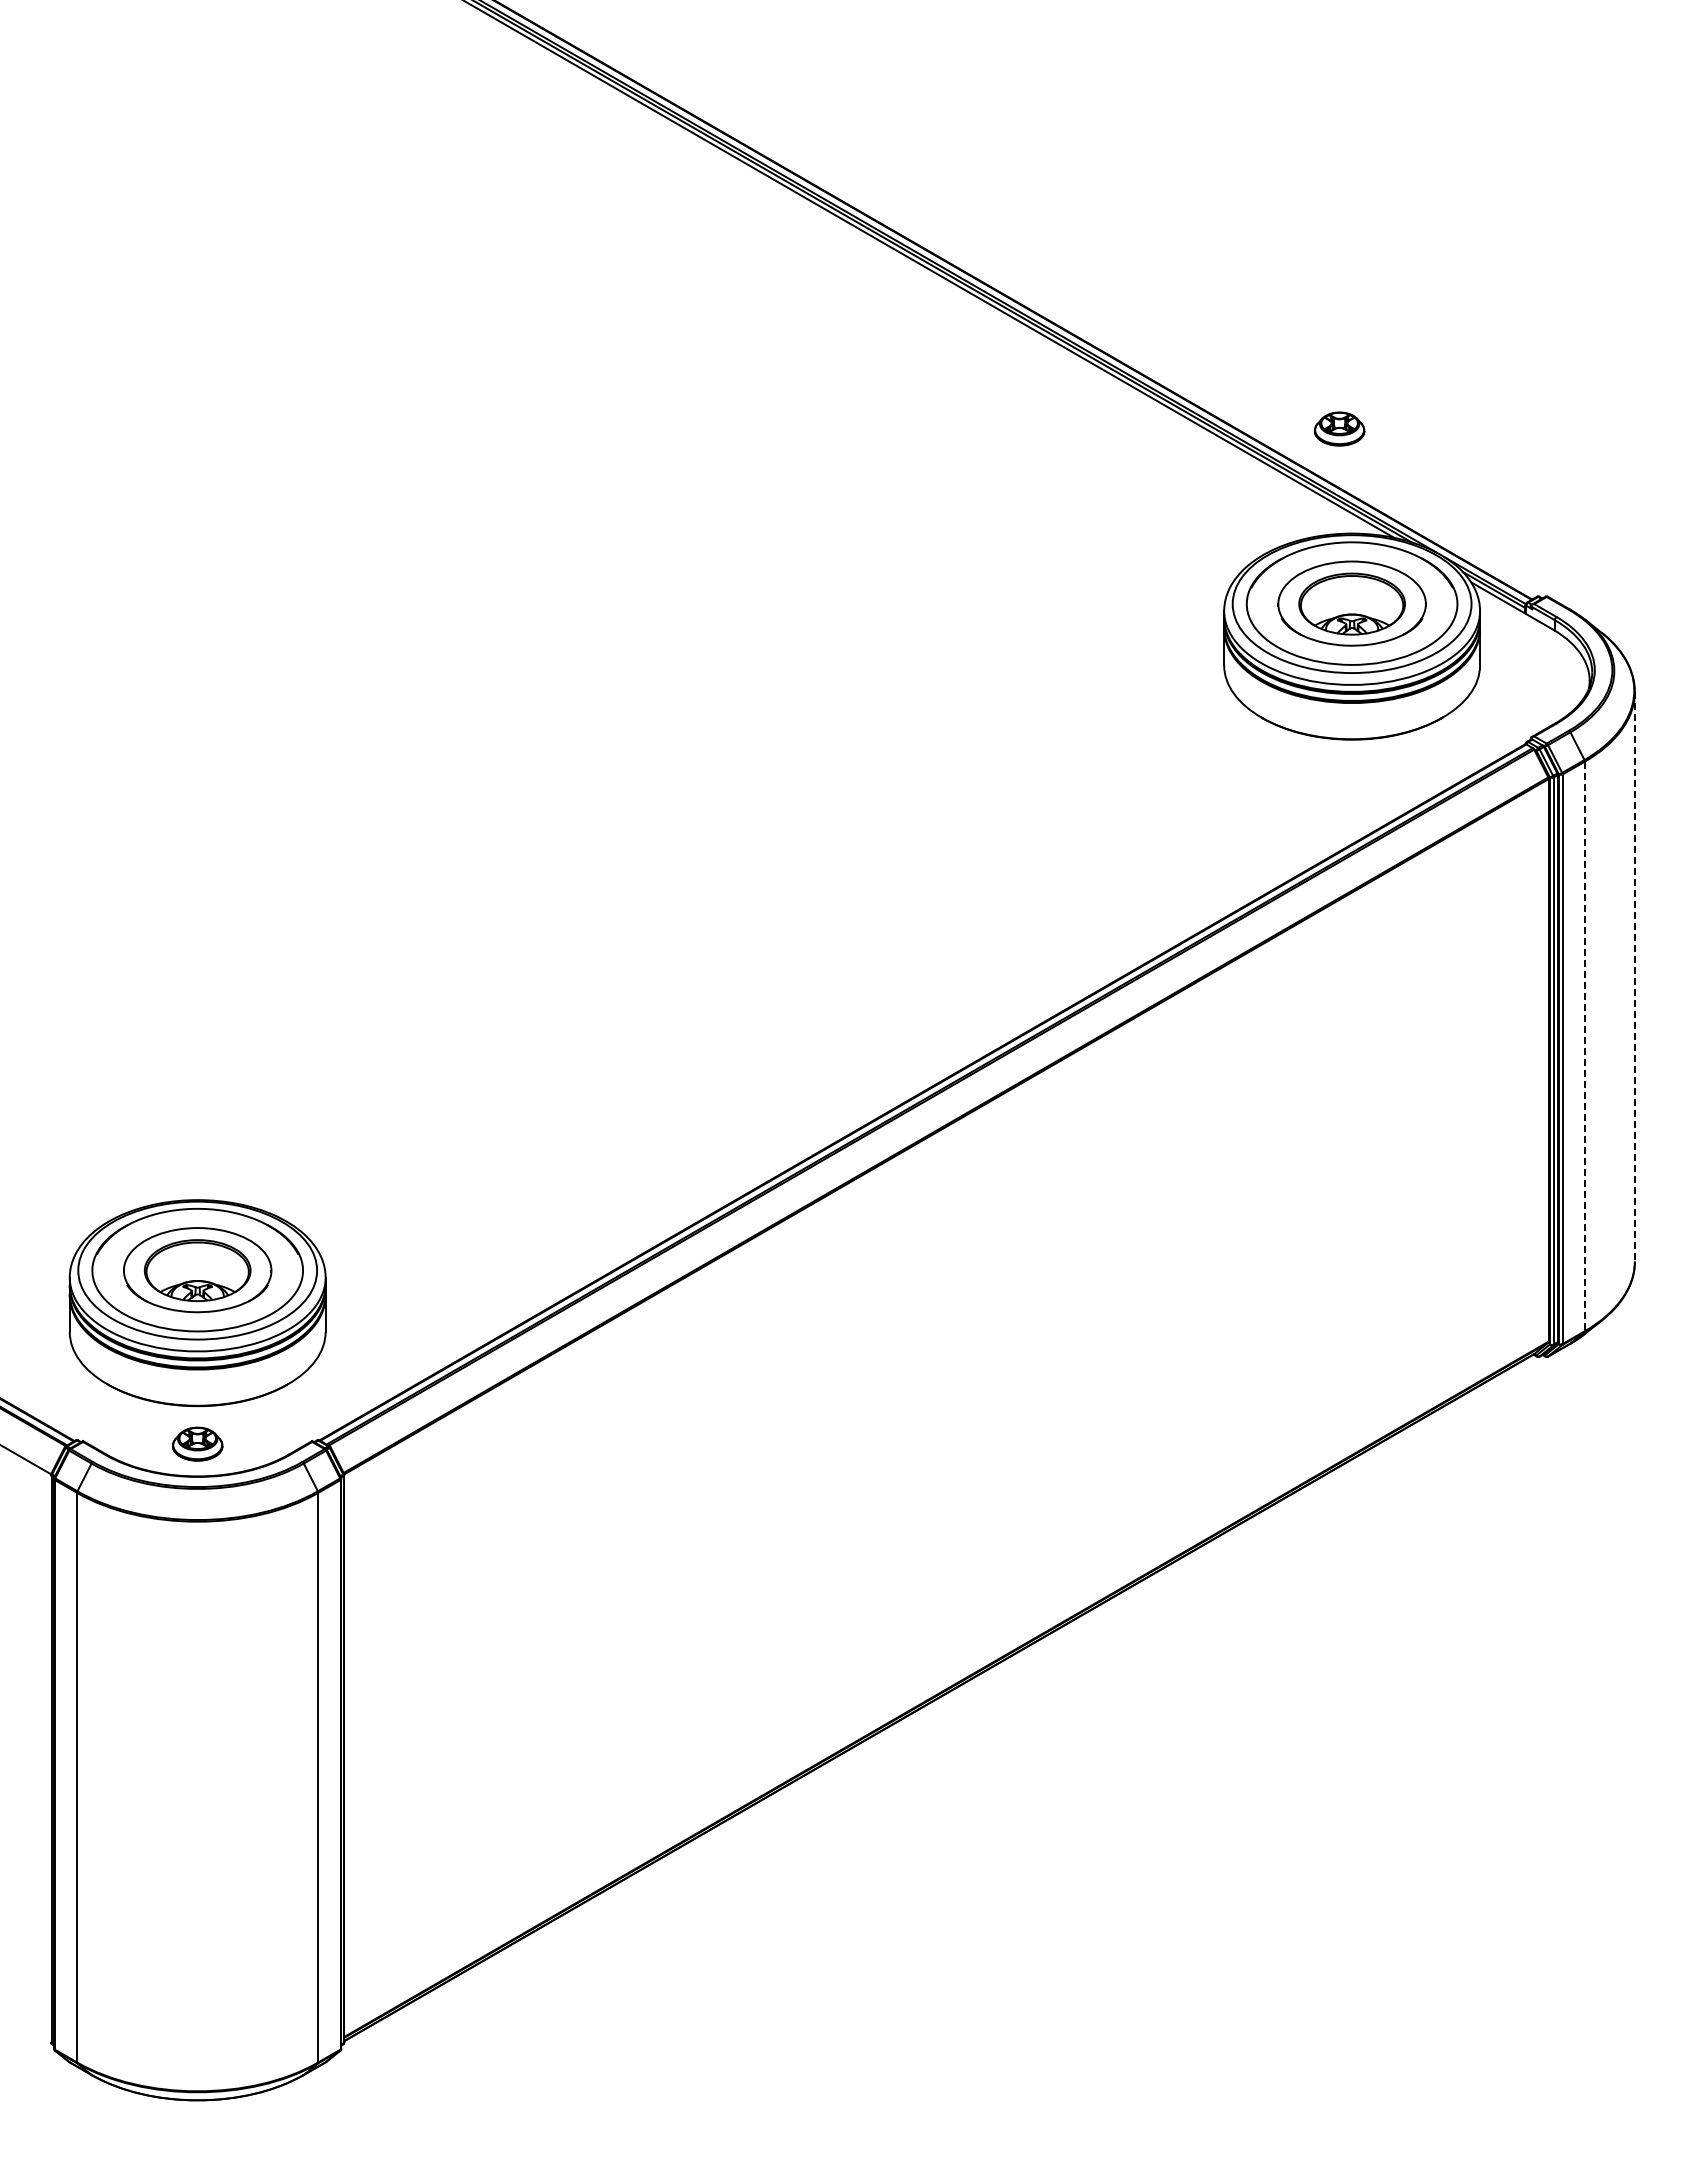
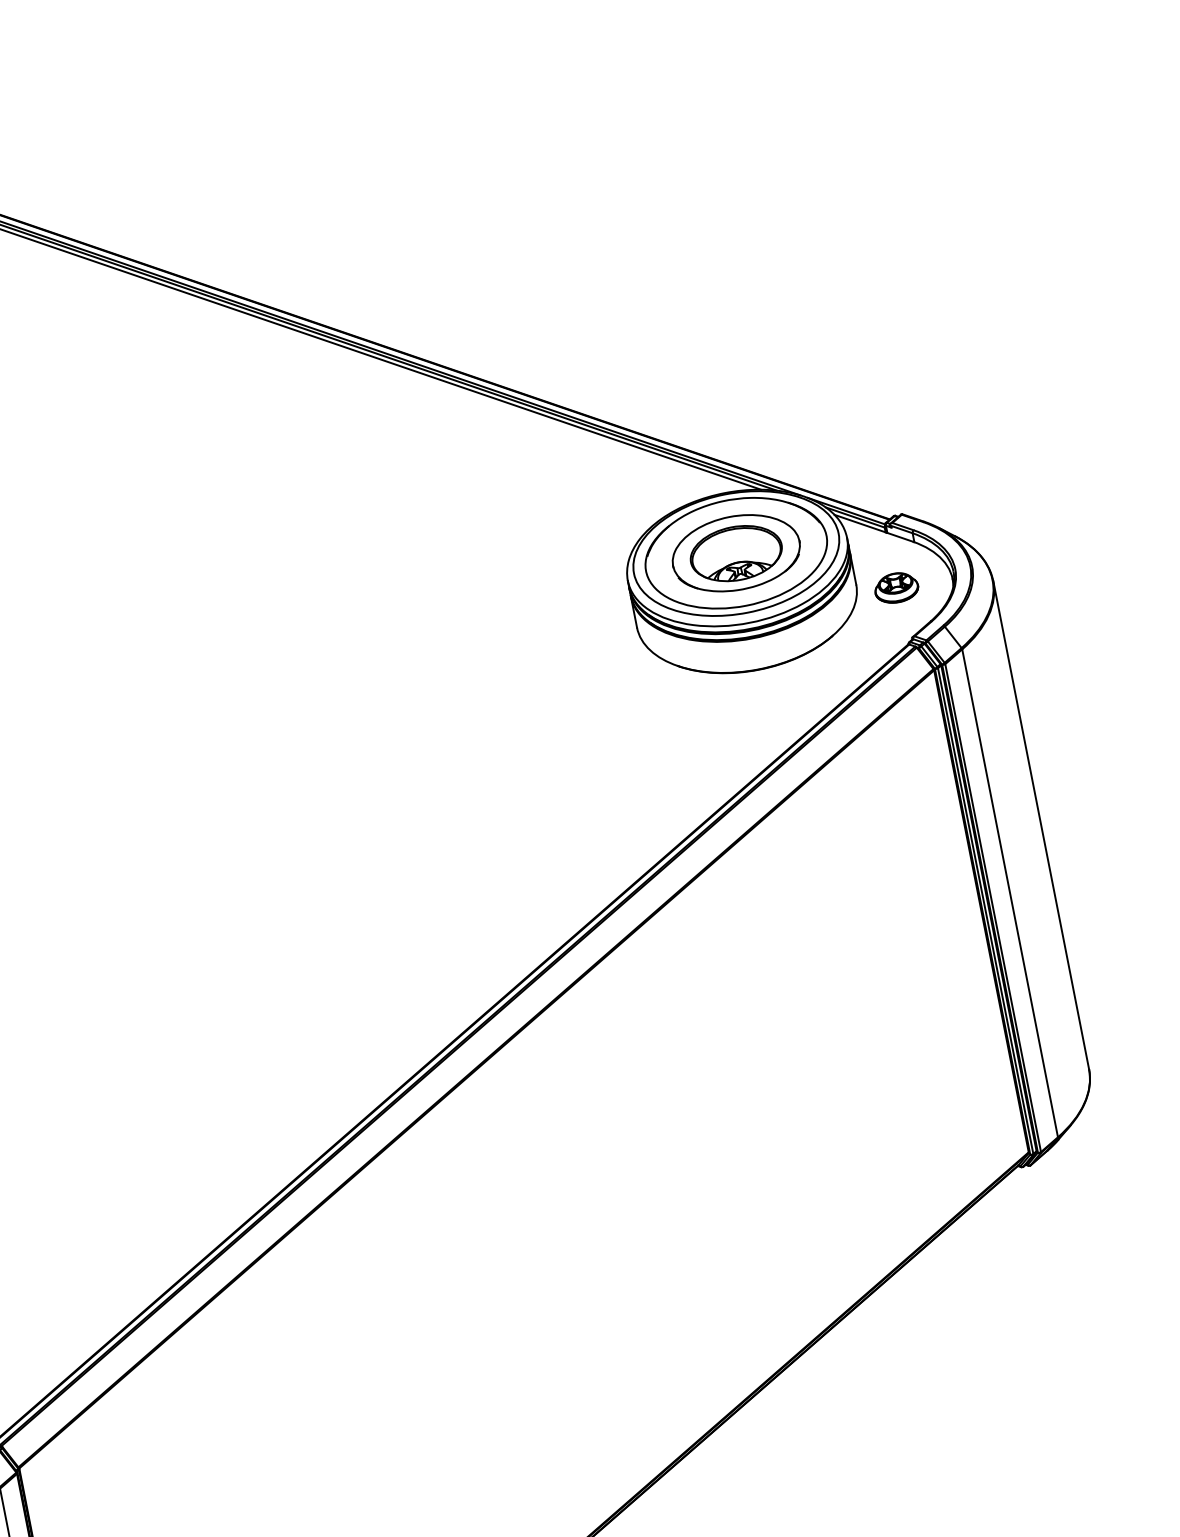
part: (1339, 428) -> (896, 587), moved
line: (1634, 976) -> (1040, 825), dashed -> solid
line: (1584, 1046) -> (1009, 893), dashed -> solid

